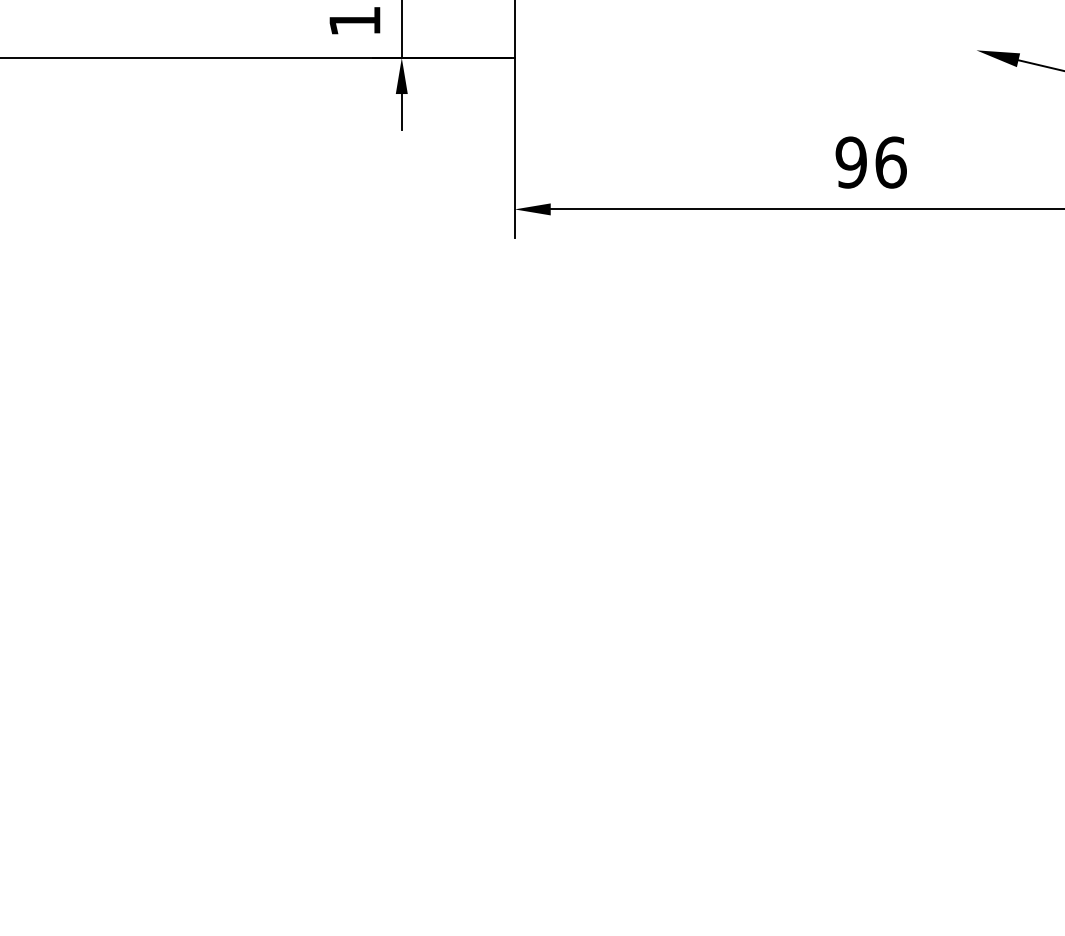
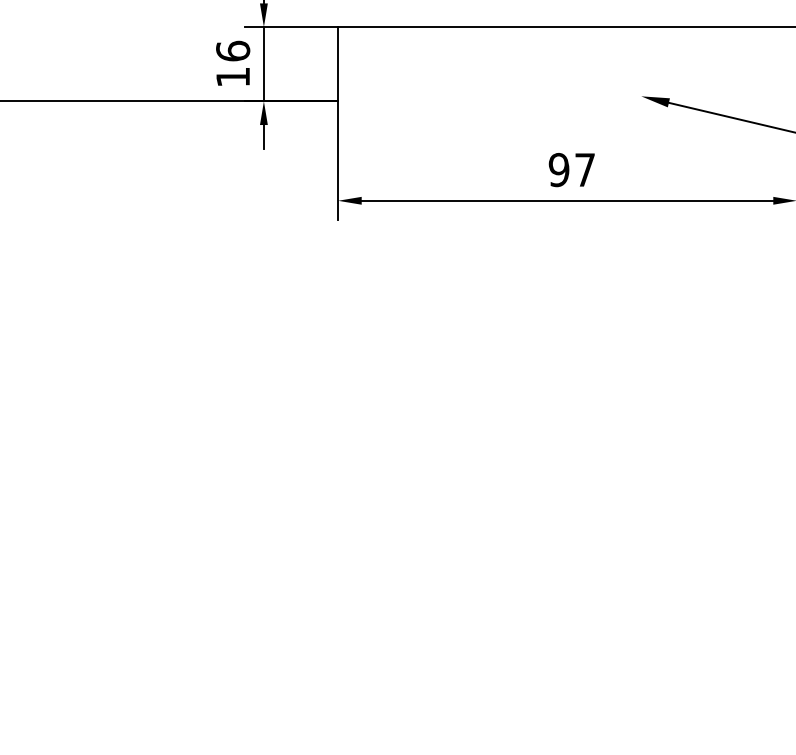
text: (891, 161) -> (585, 169), 96 -> 97

